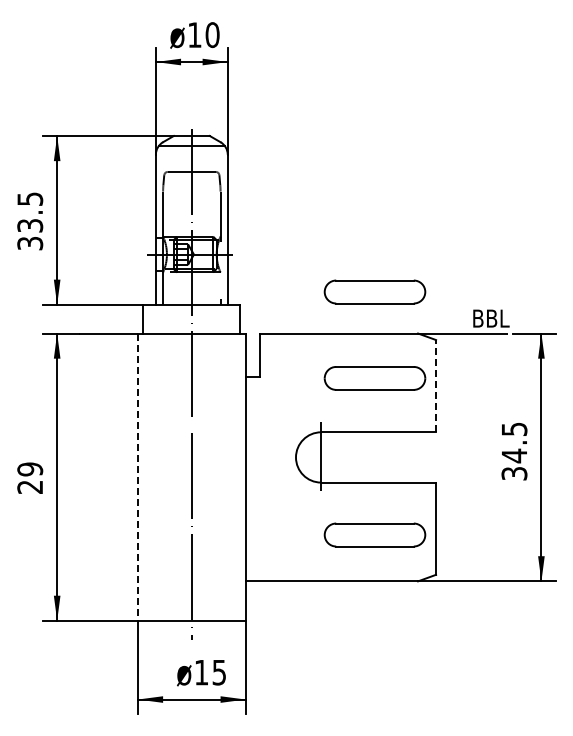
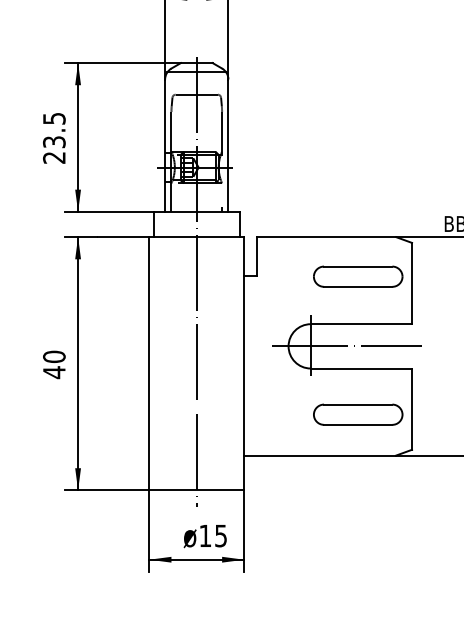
text: (30, 243) -> (54, 157), 33.5 -> 23.5
part: (374, 291) -> (357, 200), removed
line: (436, 385) -> (412, 282), dashed -> solid
line: (361, 457) -> (346, 346), added
line: (137, 477) -> (148, 364), dashed -> solid
text: (30, 478) -> (54, 364), 29 -> 40

